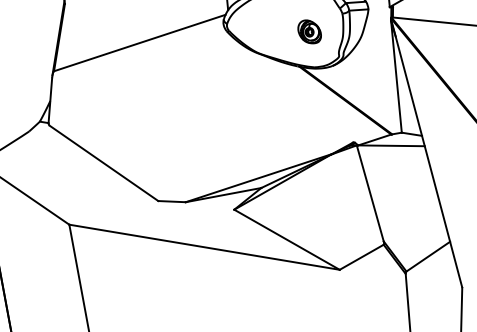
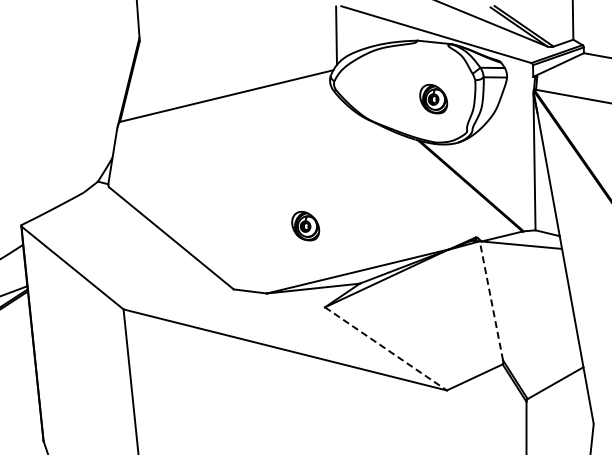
part: (212, 143) -> (305, 225), added
line: (370, 193) -> (491, 300), solid -> dashed
line: (286, 239) -> (385, 348), solid -> dashed

